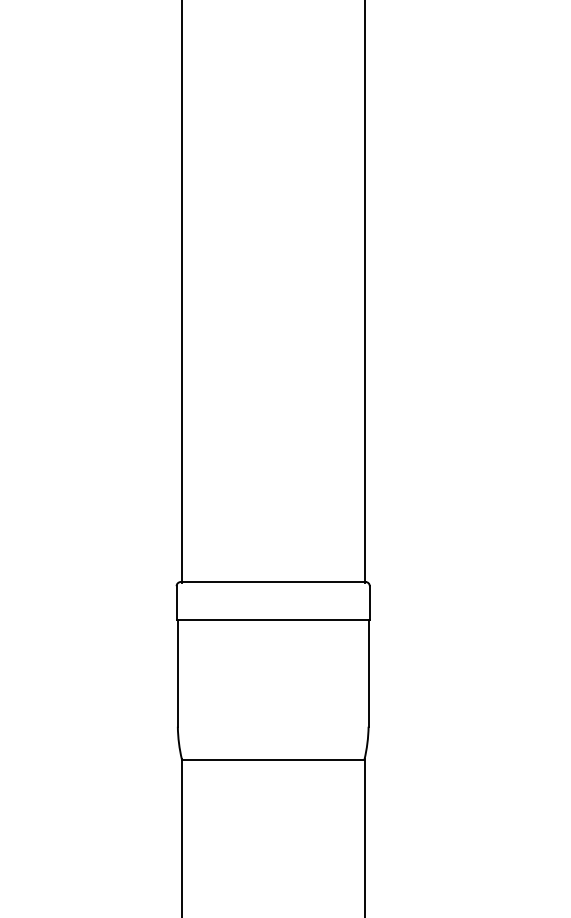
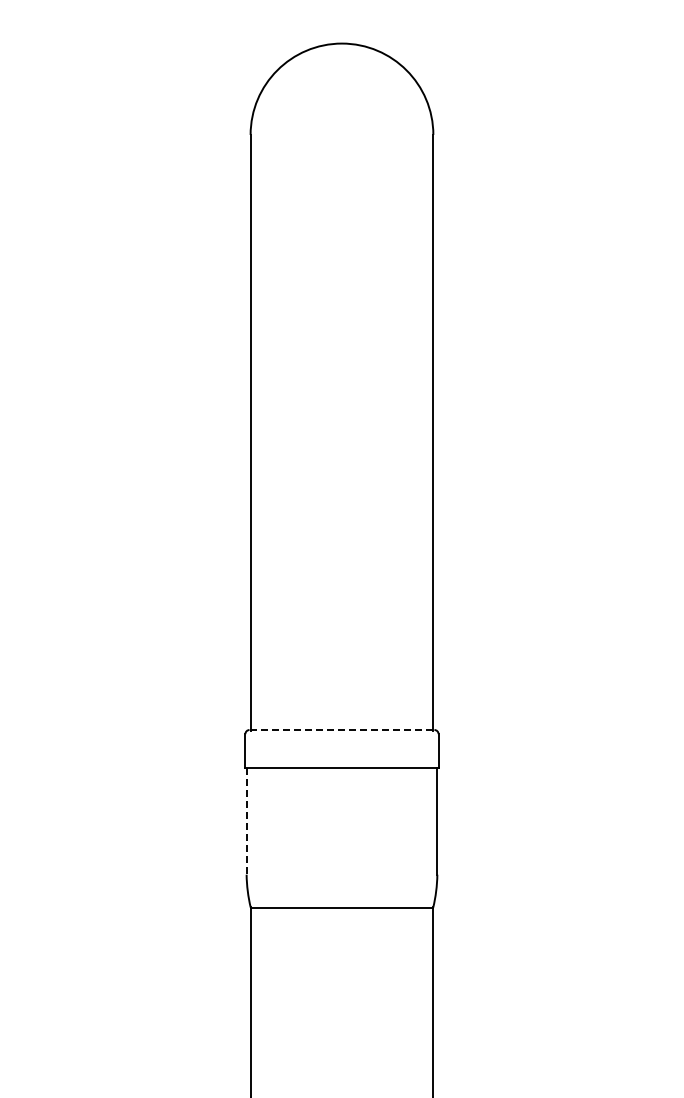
line: (273, 582) -> (342, 730), solid -> dashed
line: (177, 673) -> (246, 821), solid -> dashed

